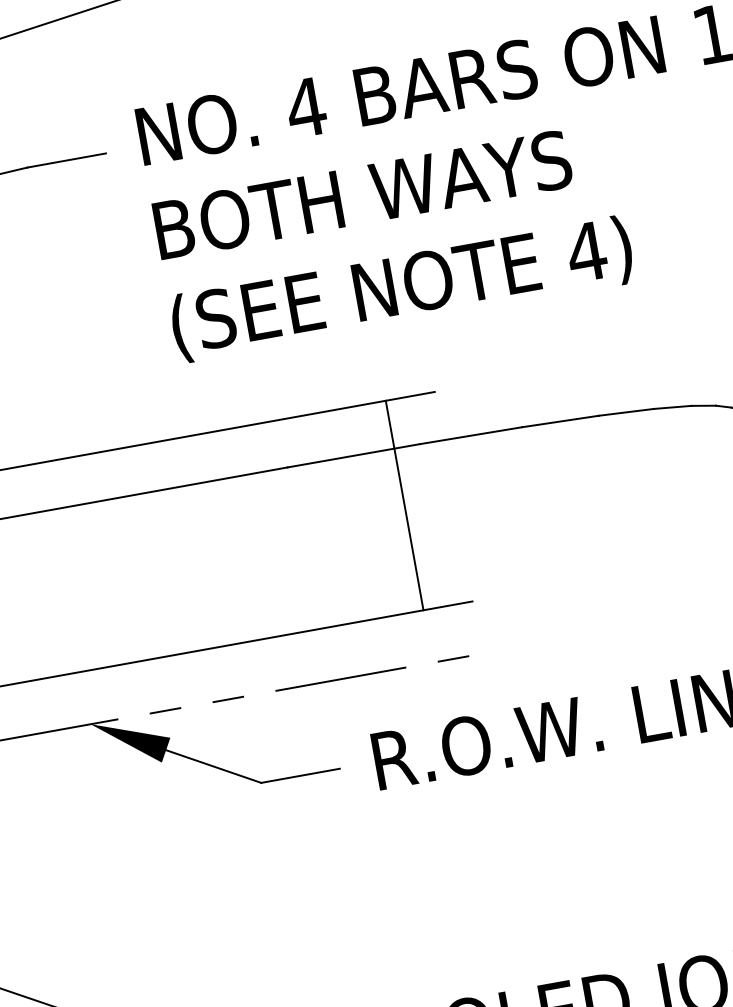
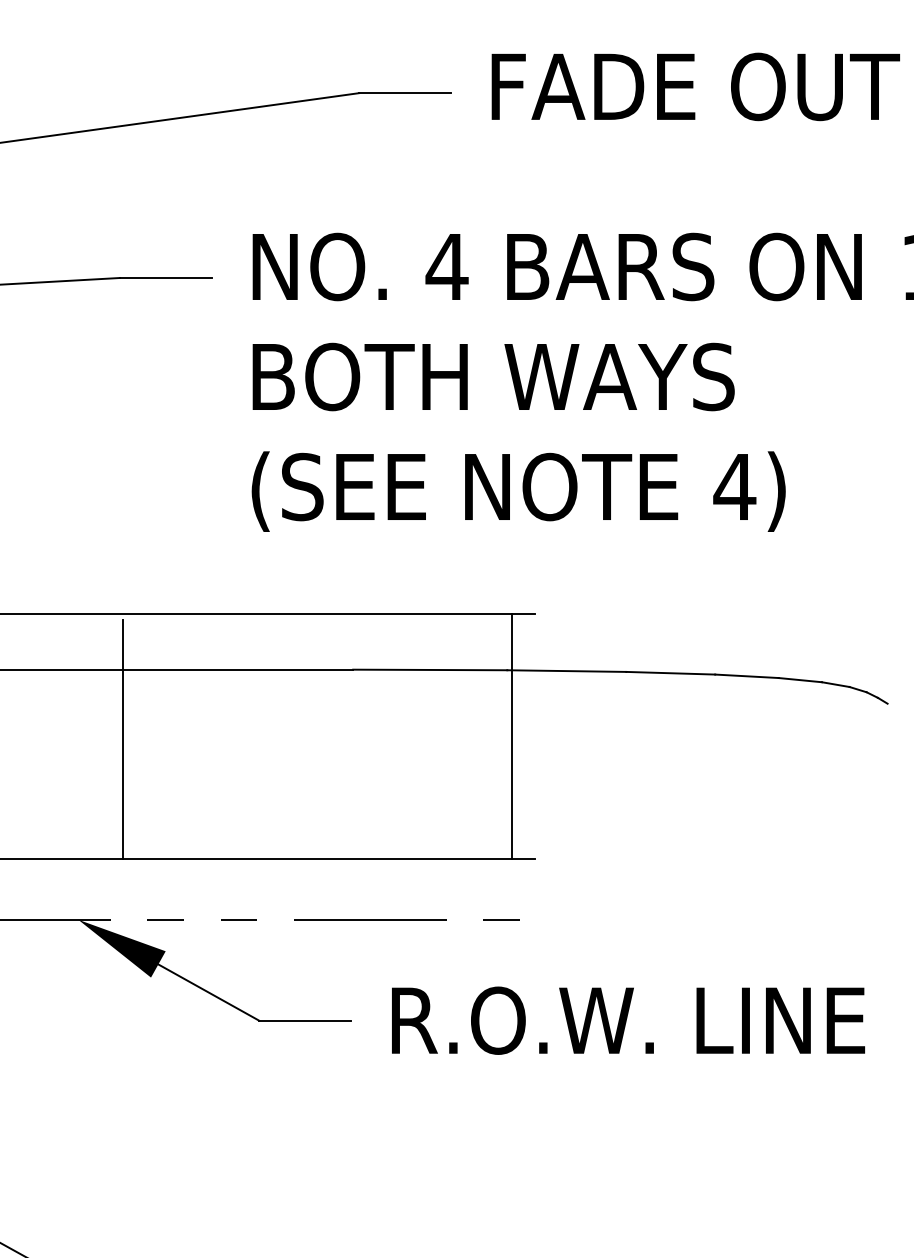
line: (404, 505) -> (511, 736), moved
line: (101, 561) -> (123, 738), added

